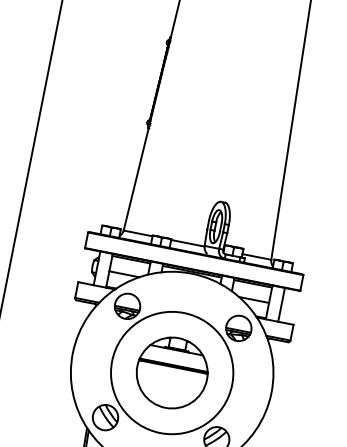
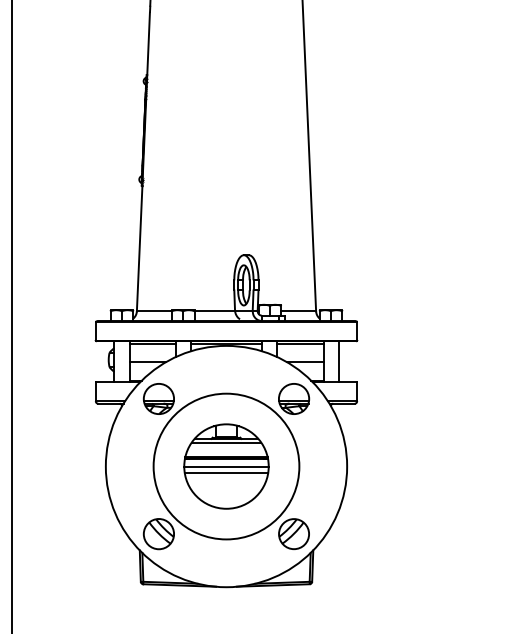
line: (176, 353) -> (226, 442), added
line: (172, 372) -> (226, 466), added
line: (171, 378) -> (226, 473), added

